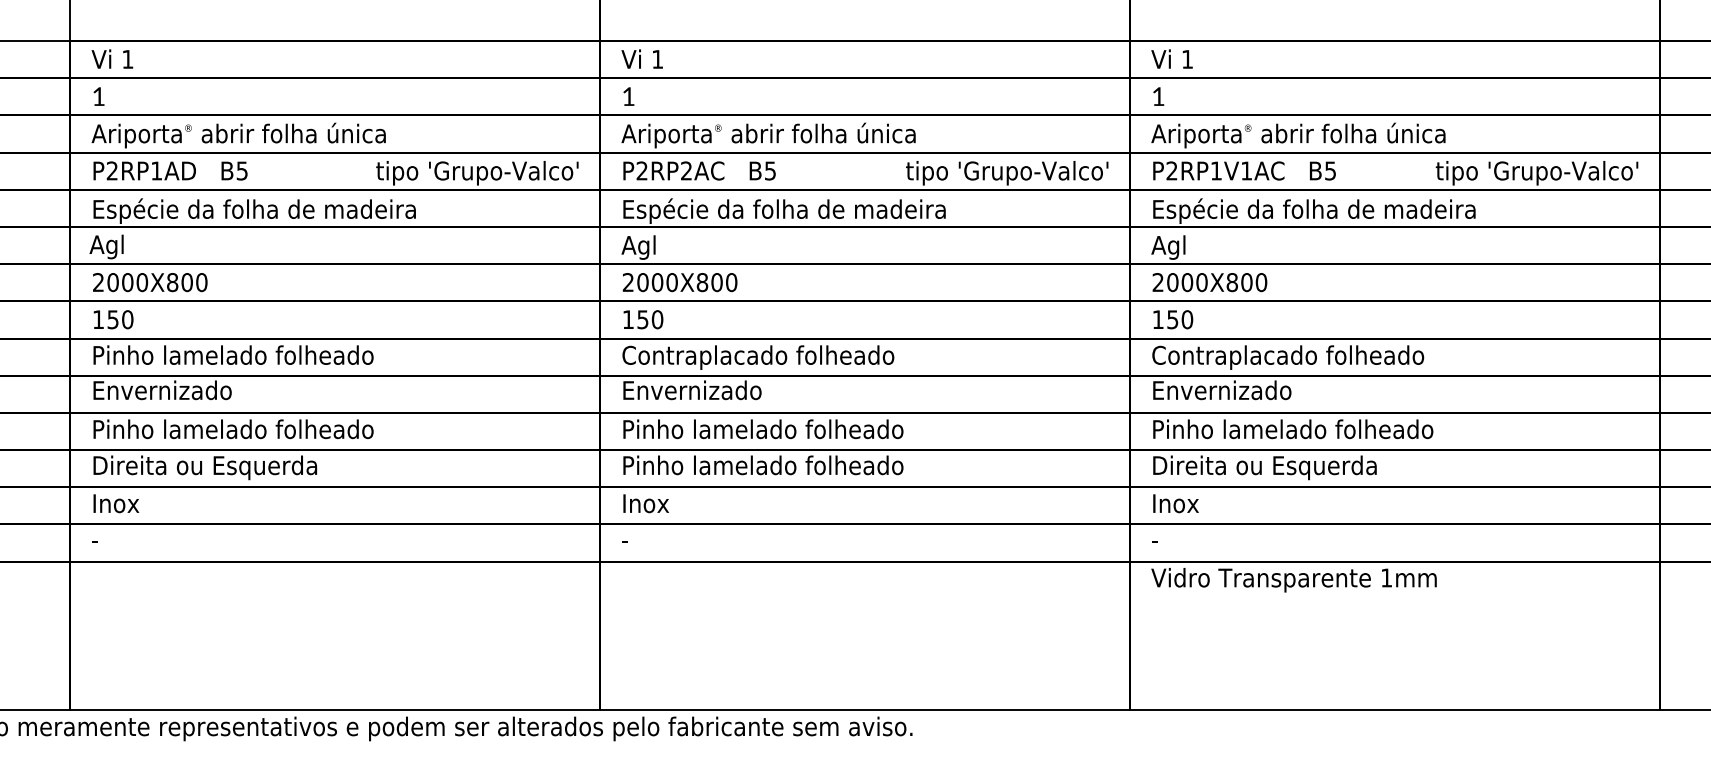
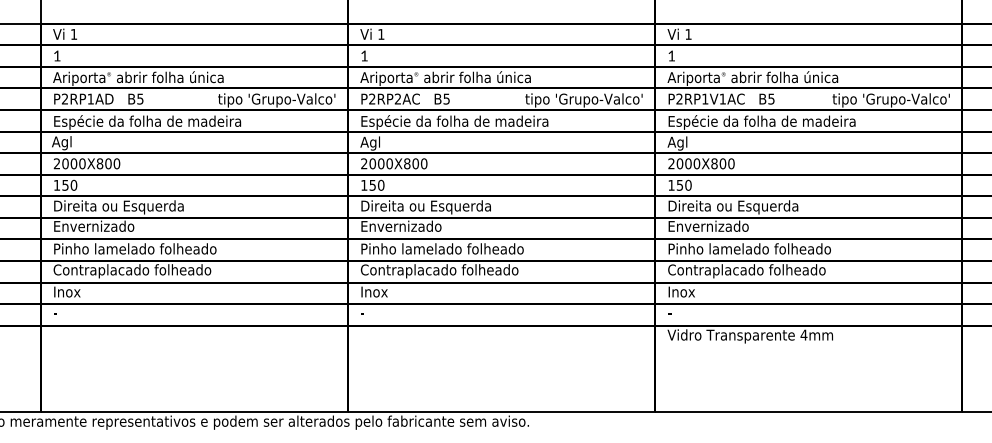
text: (233, 357) -> (135, 207), Pinho lamelado folheado -> Direita ou Esquerda
text: (758, 357) -> (439, 207), Contraplacado folheado -> Direita ou Esquerda
text: (1287, 357) -> (746, 207), Contraplacado folheado -> Direita ou Esquerda
text: (228, 468) -> (132, 271), Direita ou Esquerda -> Contraplacado folheado
text: (761, 468) -> (441, 271), Pinho lamelado folheado -> Contraplacado folheado
text: (1287, 468) -> (746, 271), Direita ou Esquerda -> Contraplacado folheado
text: (1385, 576) -> (803, 334), 1mm -> 4mm

